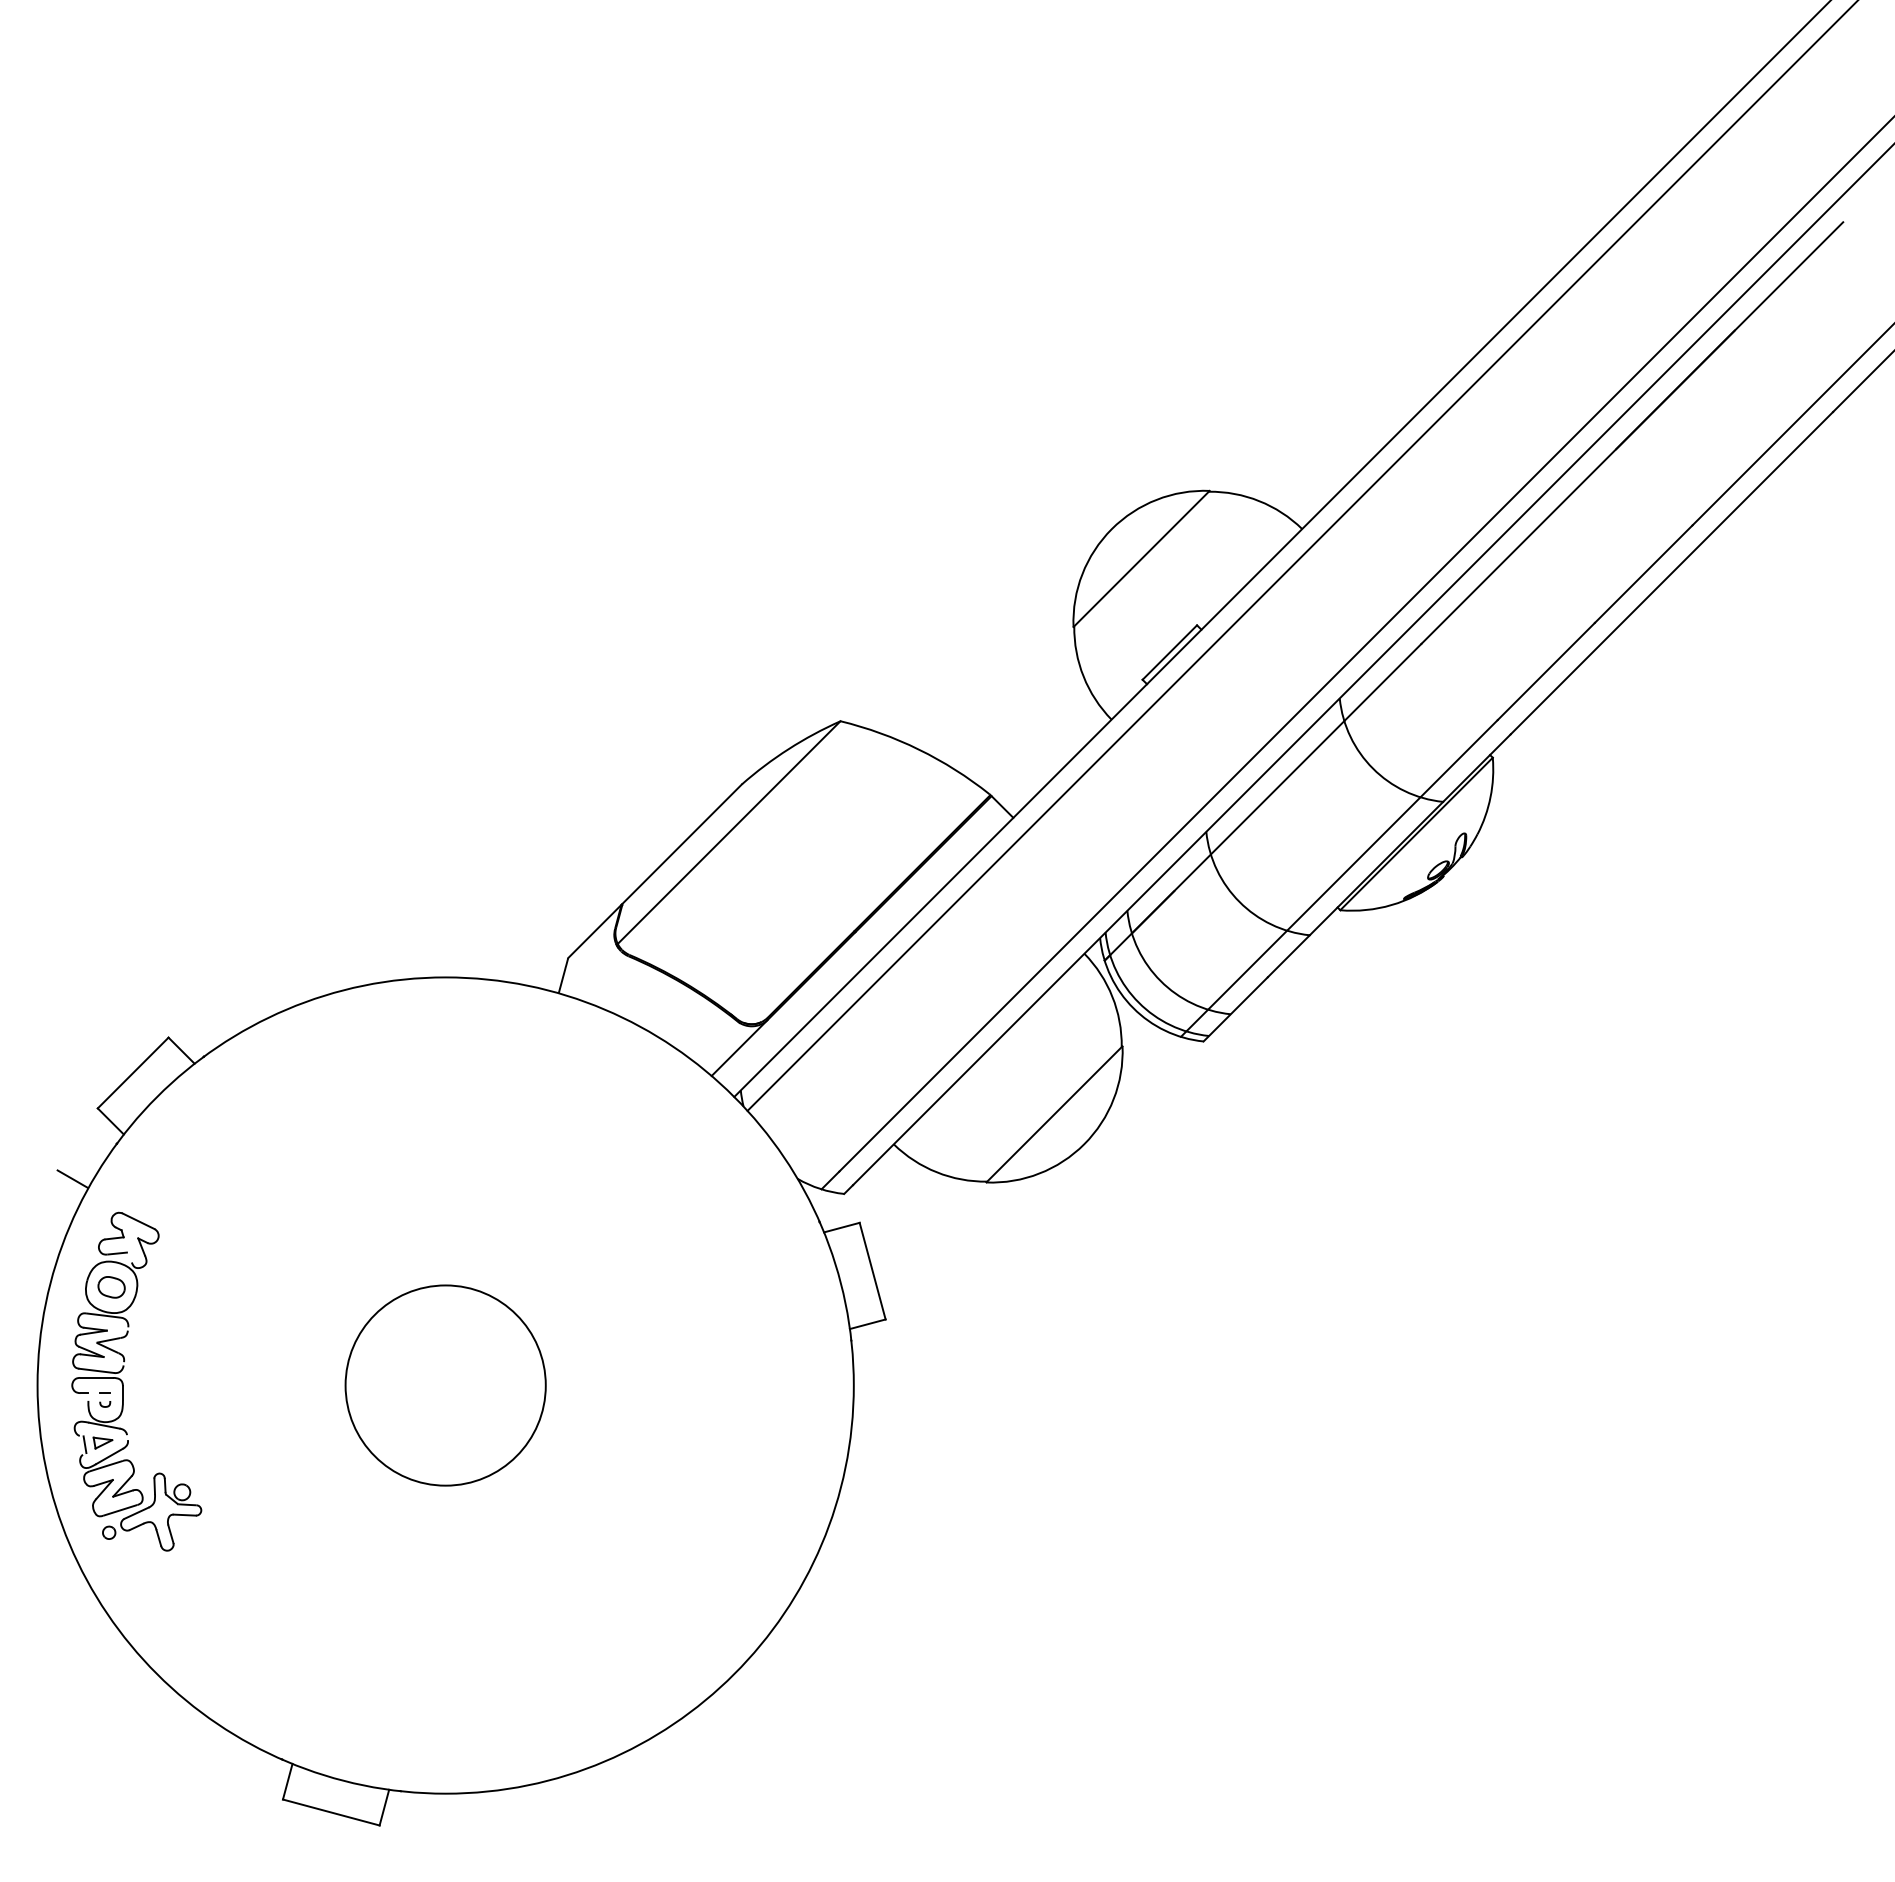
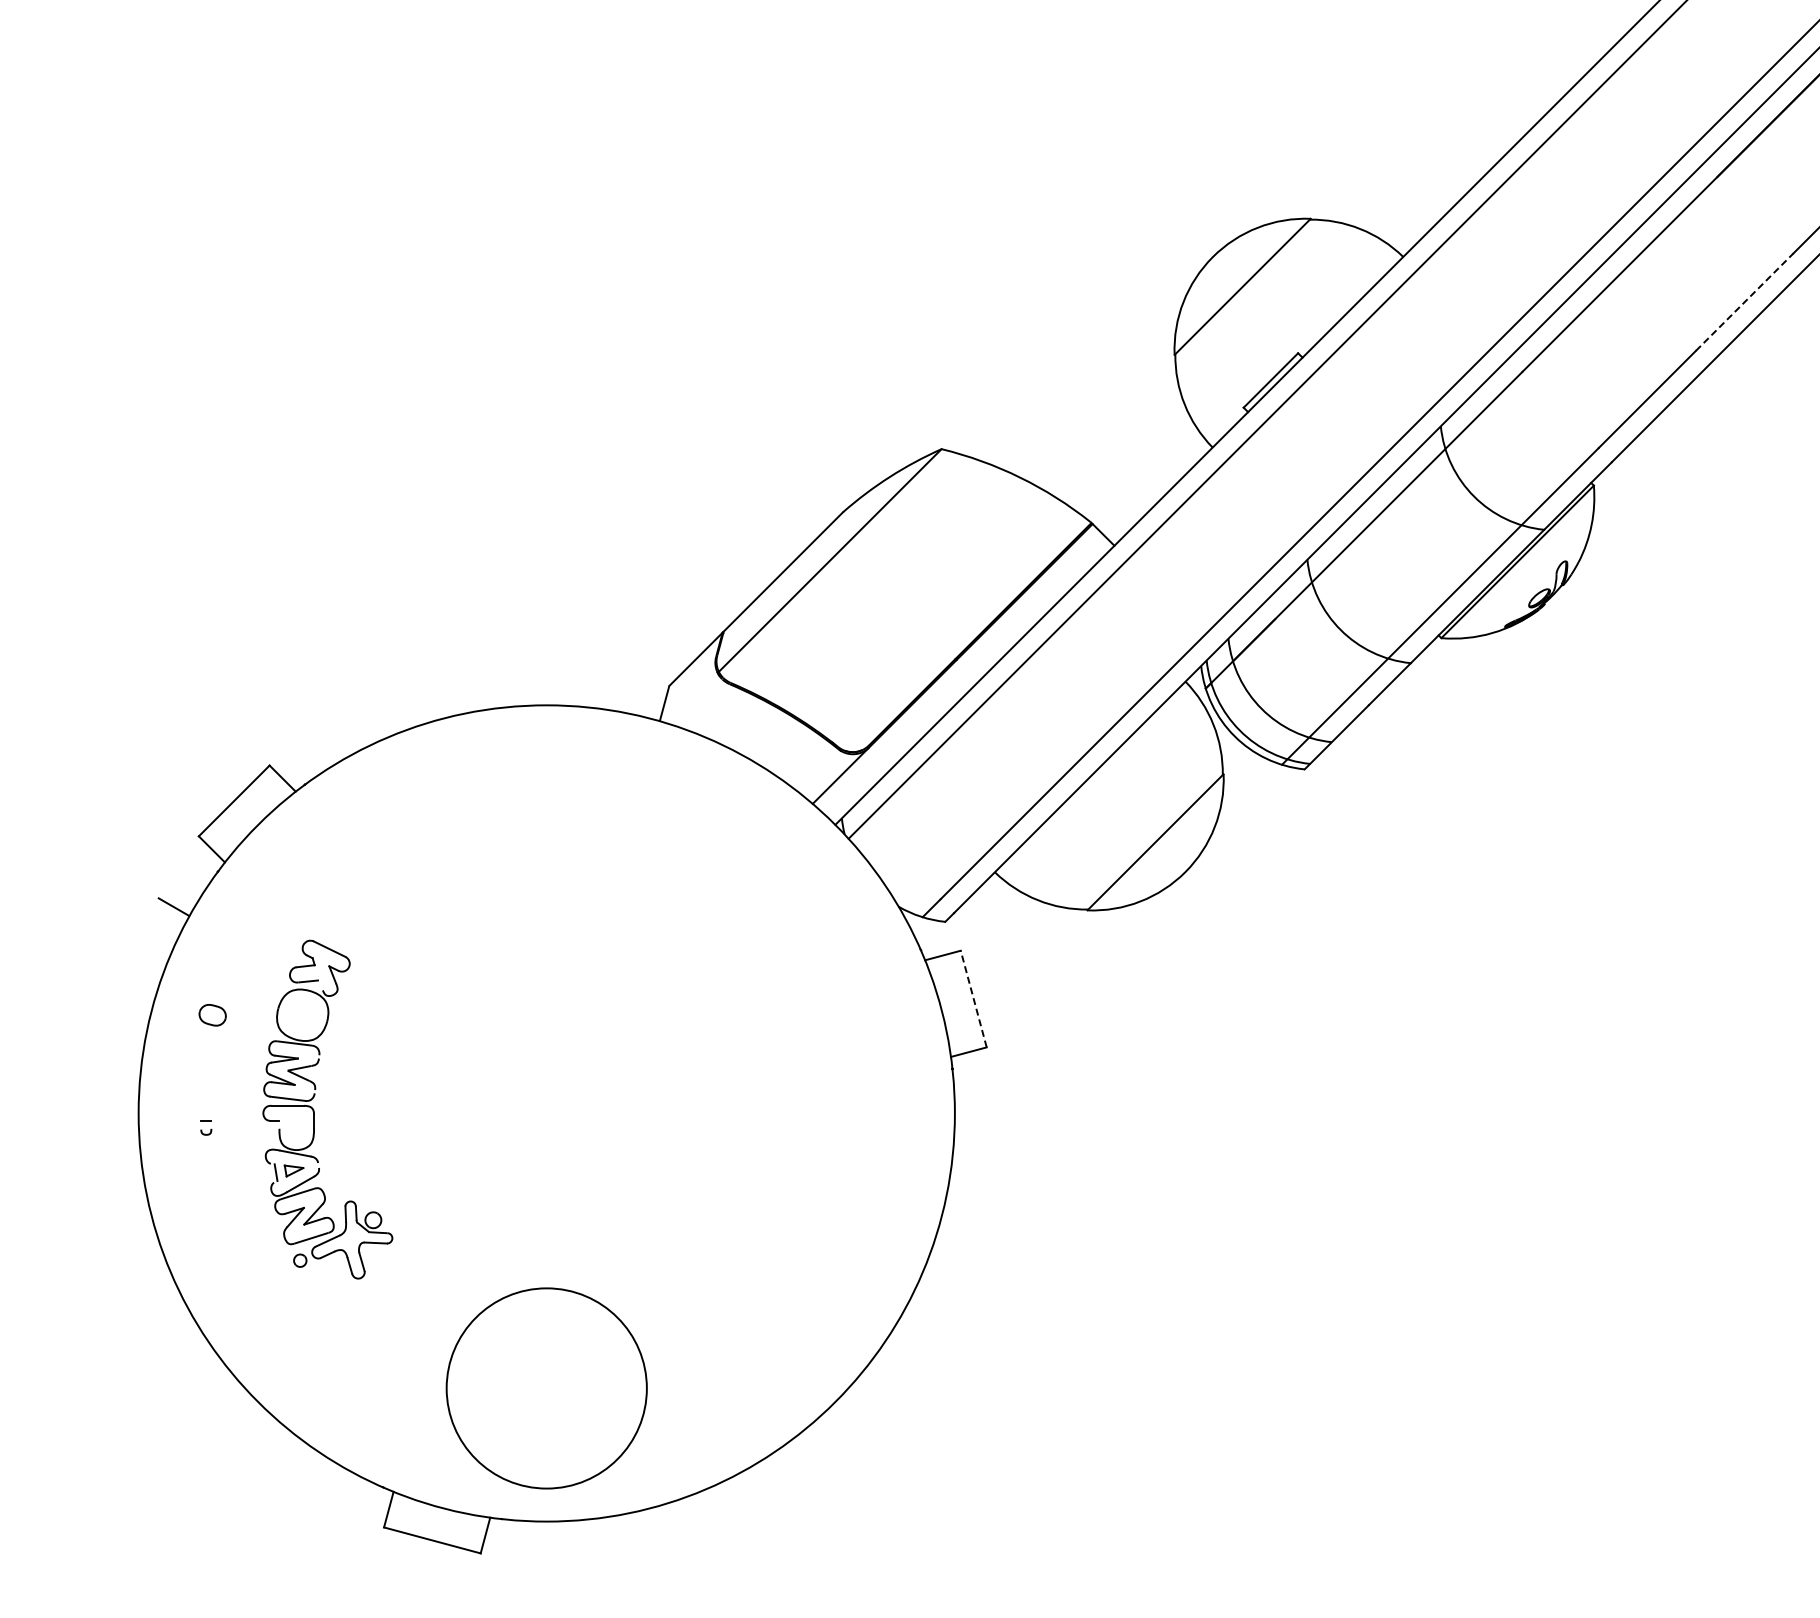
line: (1644, 573) -> (1745, 301), solid -> dashed
line: (872, 1270) -> (973, 998), solid -> dashed
part: (123, 1382) -> (314, 1110), moved
circle: (445, 1385) -> (546, 1388), moved

